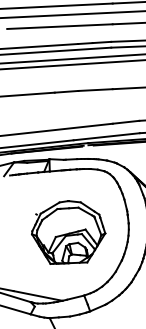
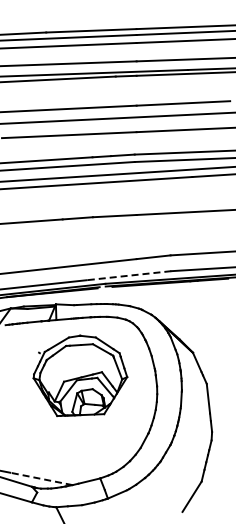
line: (107, 136) -> (129, 275), solid -> dashed
part: (68, 232) -> (80, 375), moved
line: (38, 295) -> (41, 478), solid -> dashed

